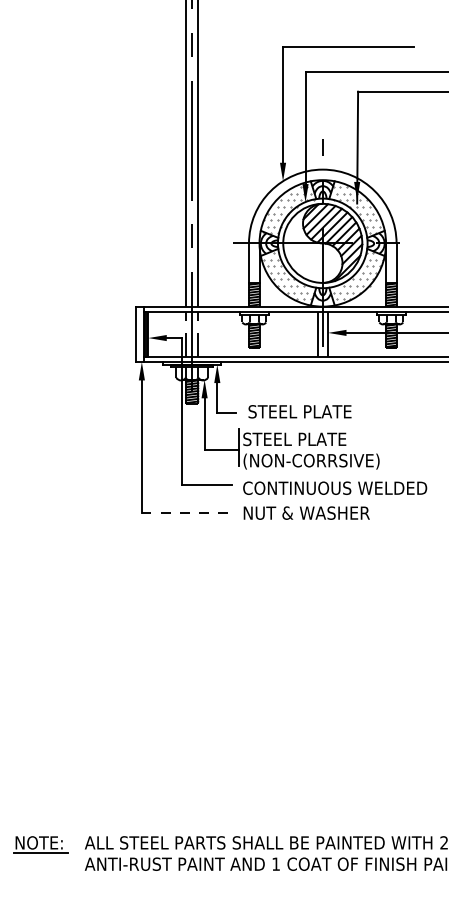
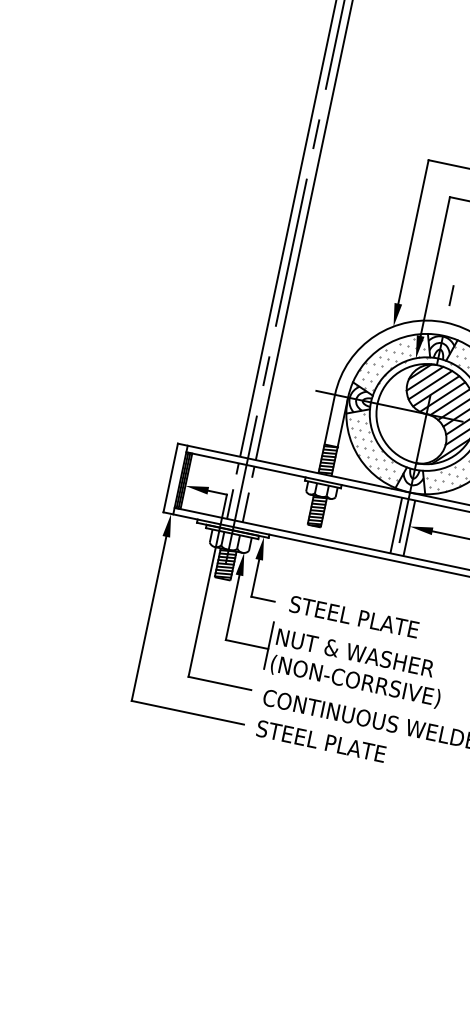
text: (306, 439) -> (355, 653), STEEL PLATE -> NUT & WASHER
line: (187, 512) -> (188, 712), dashed -> solid
text: (306, 512) -> (336, 743), NUT & WASHER -> STEEL PLATE

